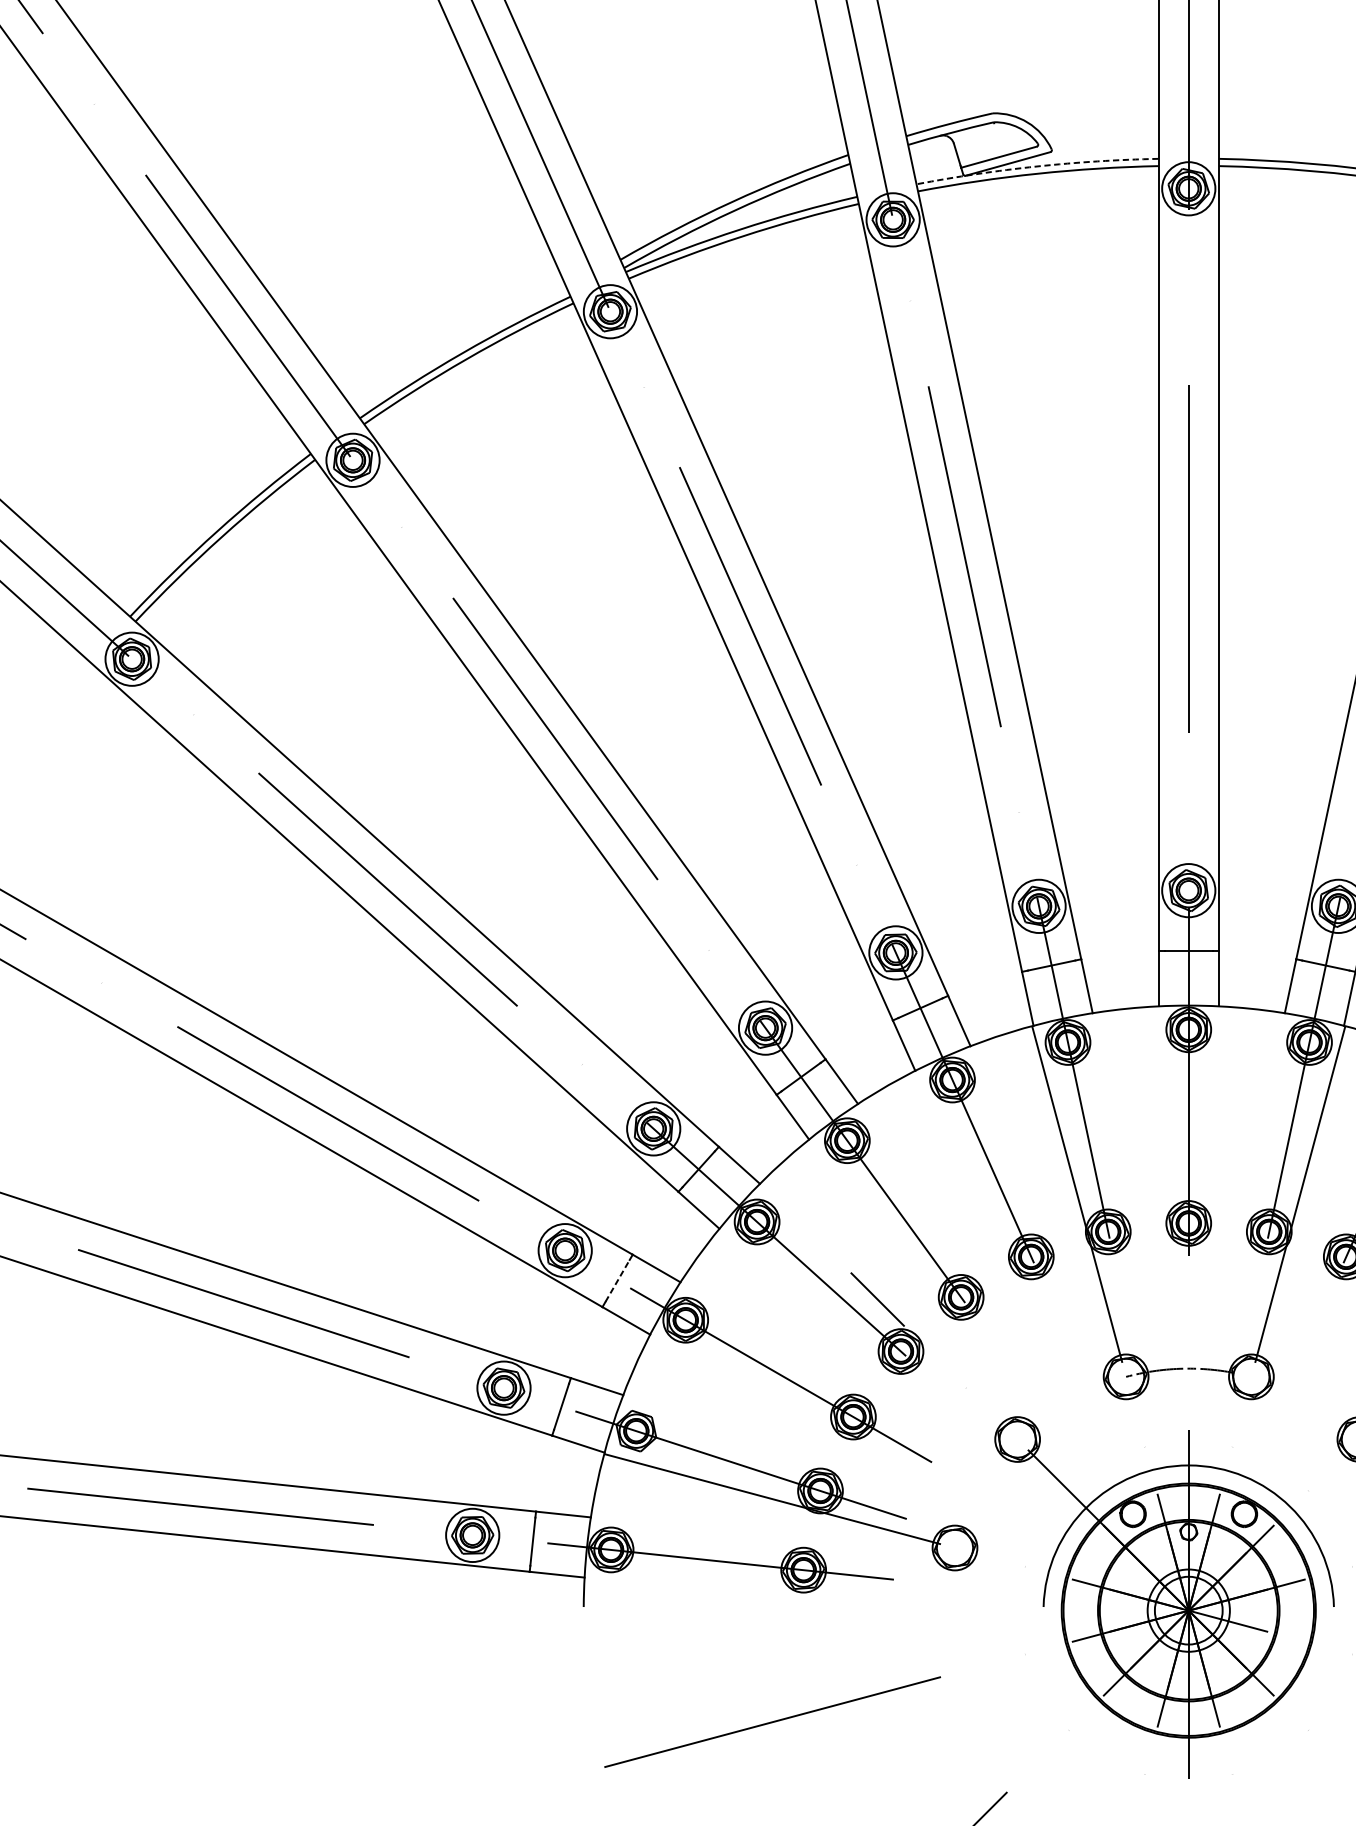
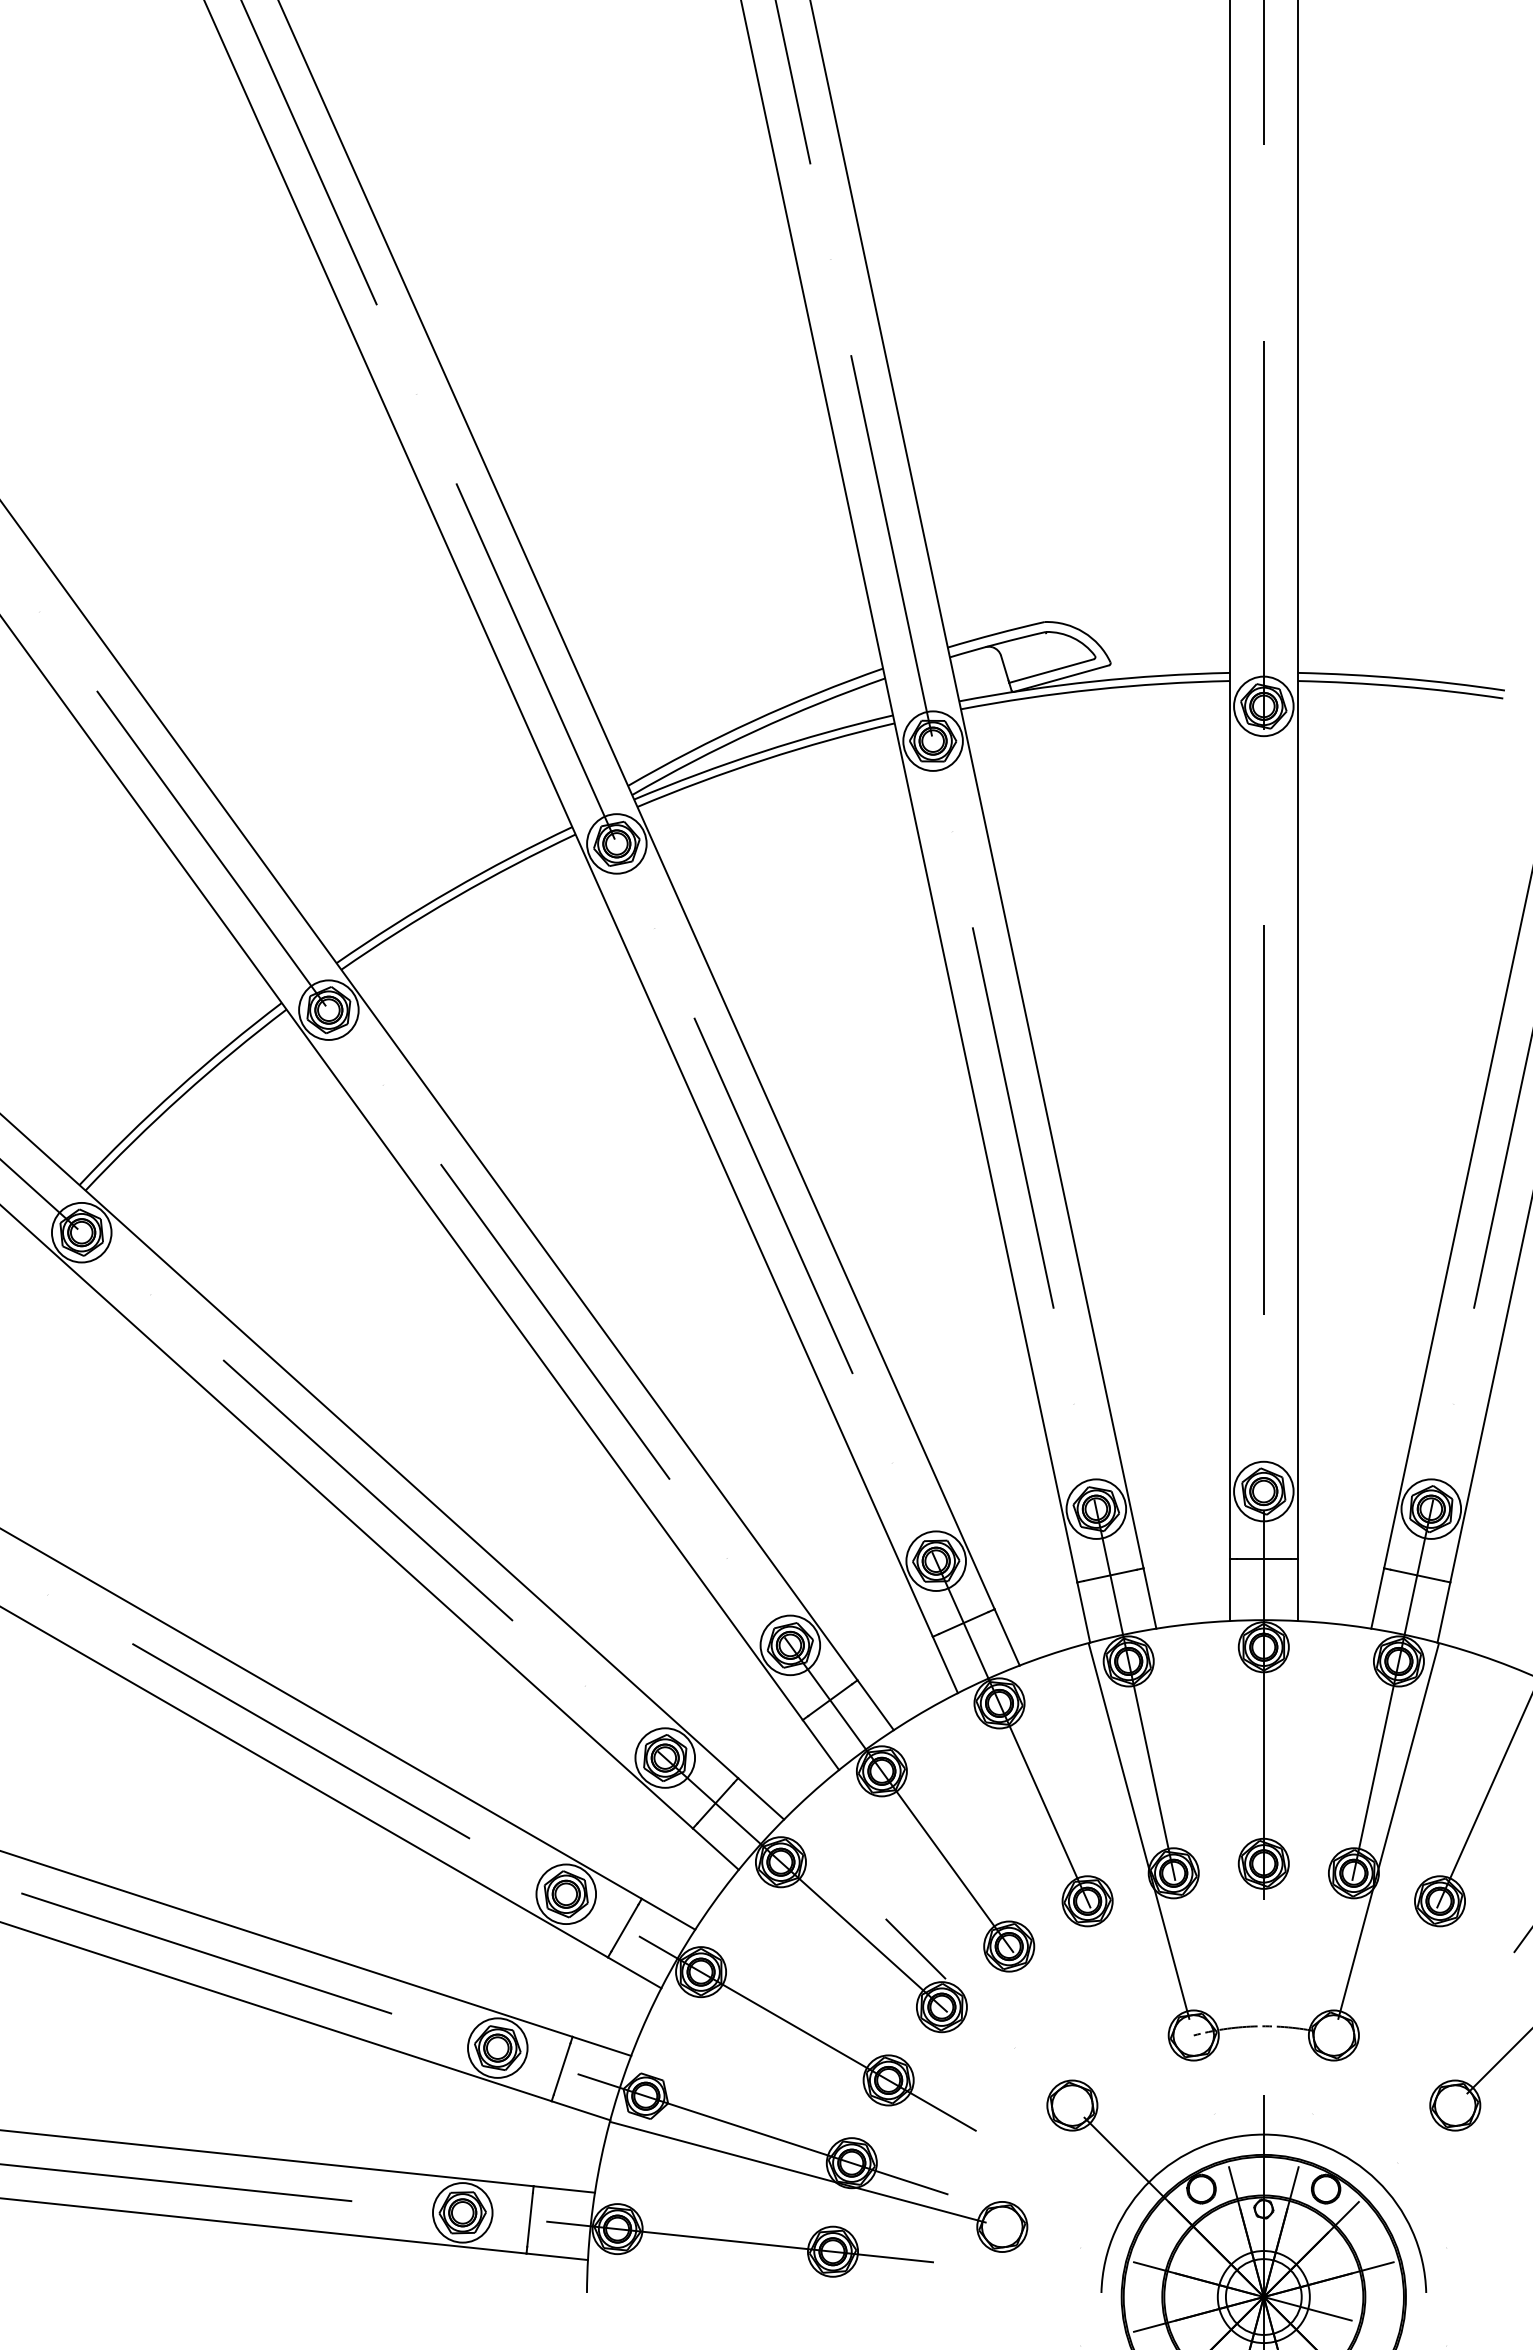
arc: (1037, 166) -> (1094, 681), dashed -> solid
line: (618, 1280) -> (625, 1927), dashed -> solid

